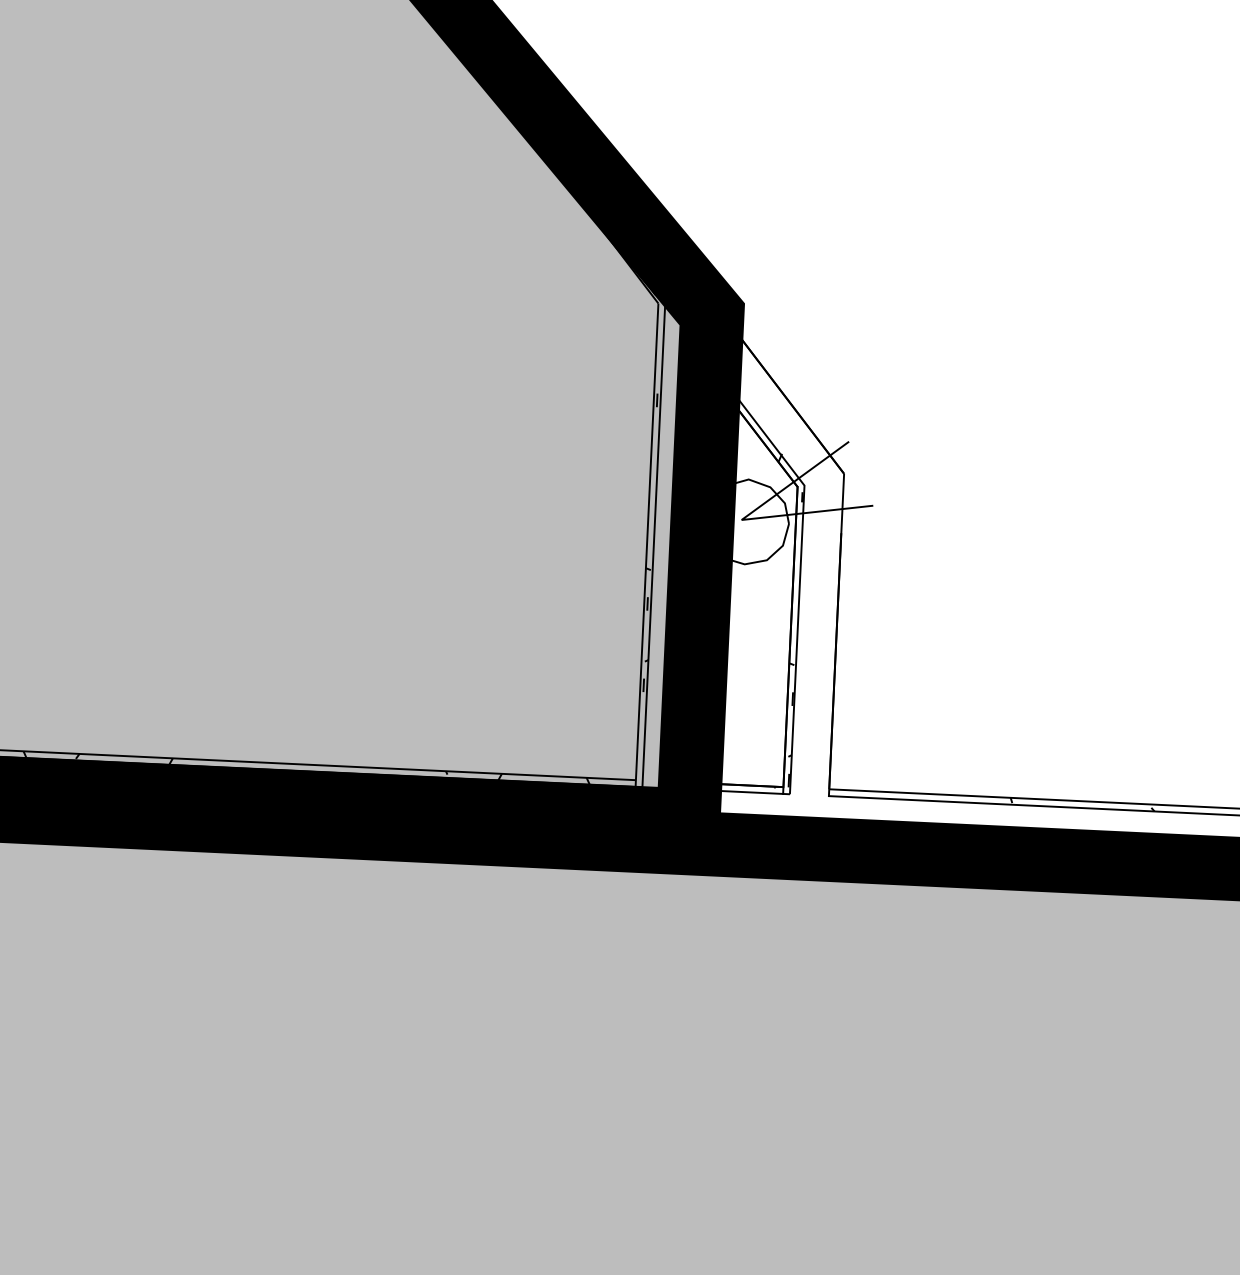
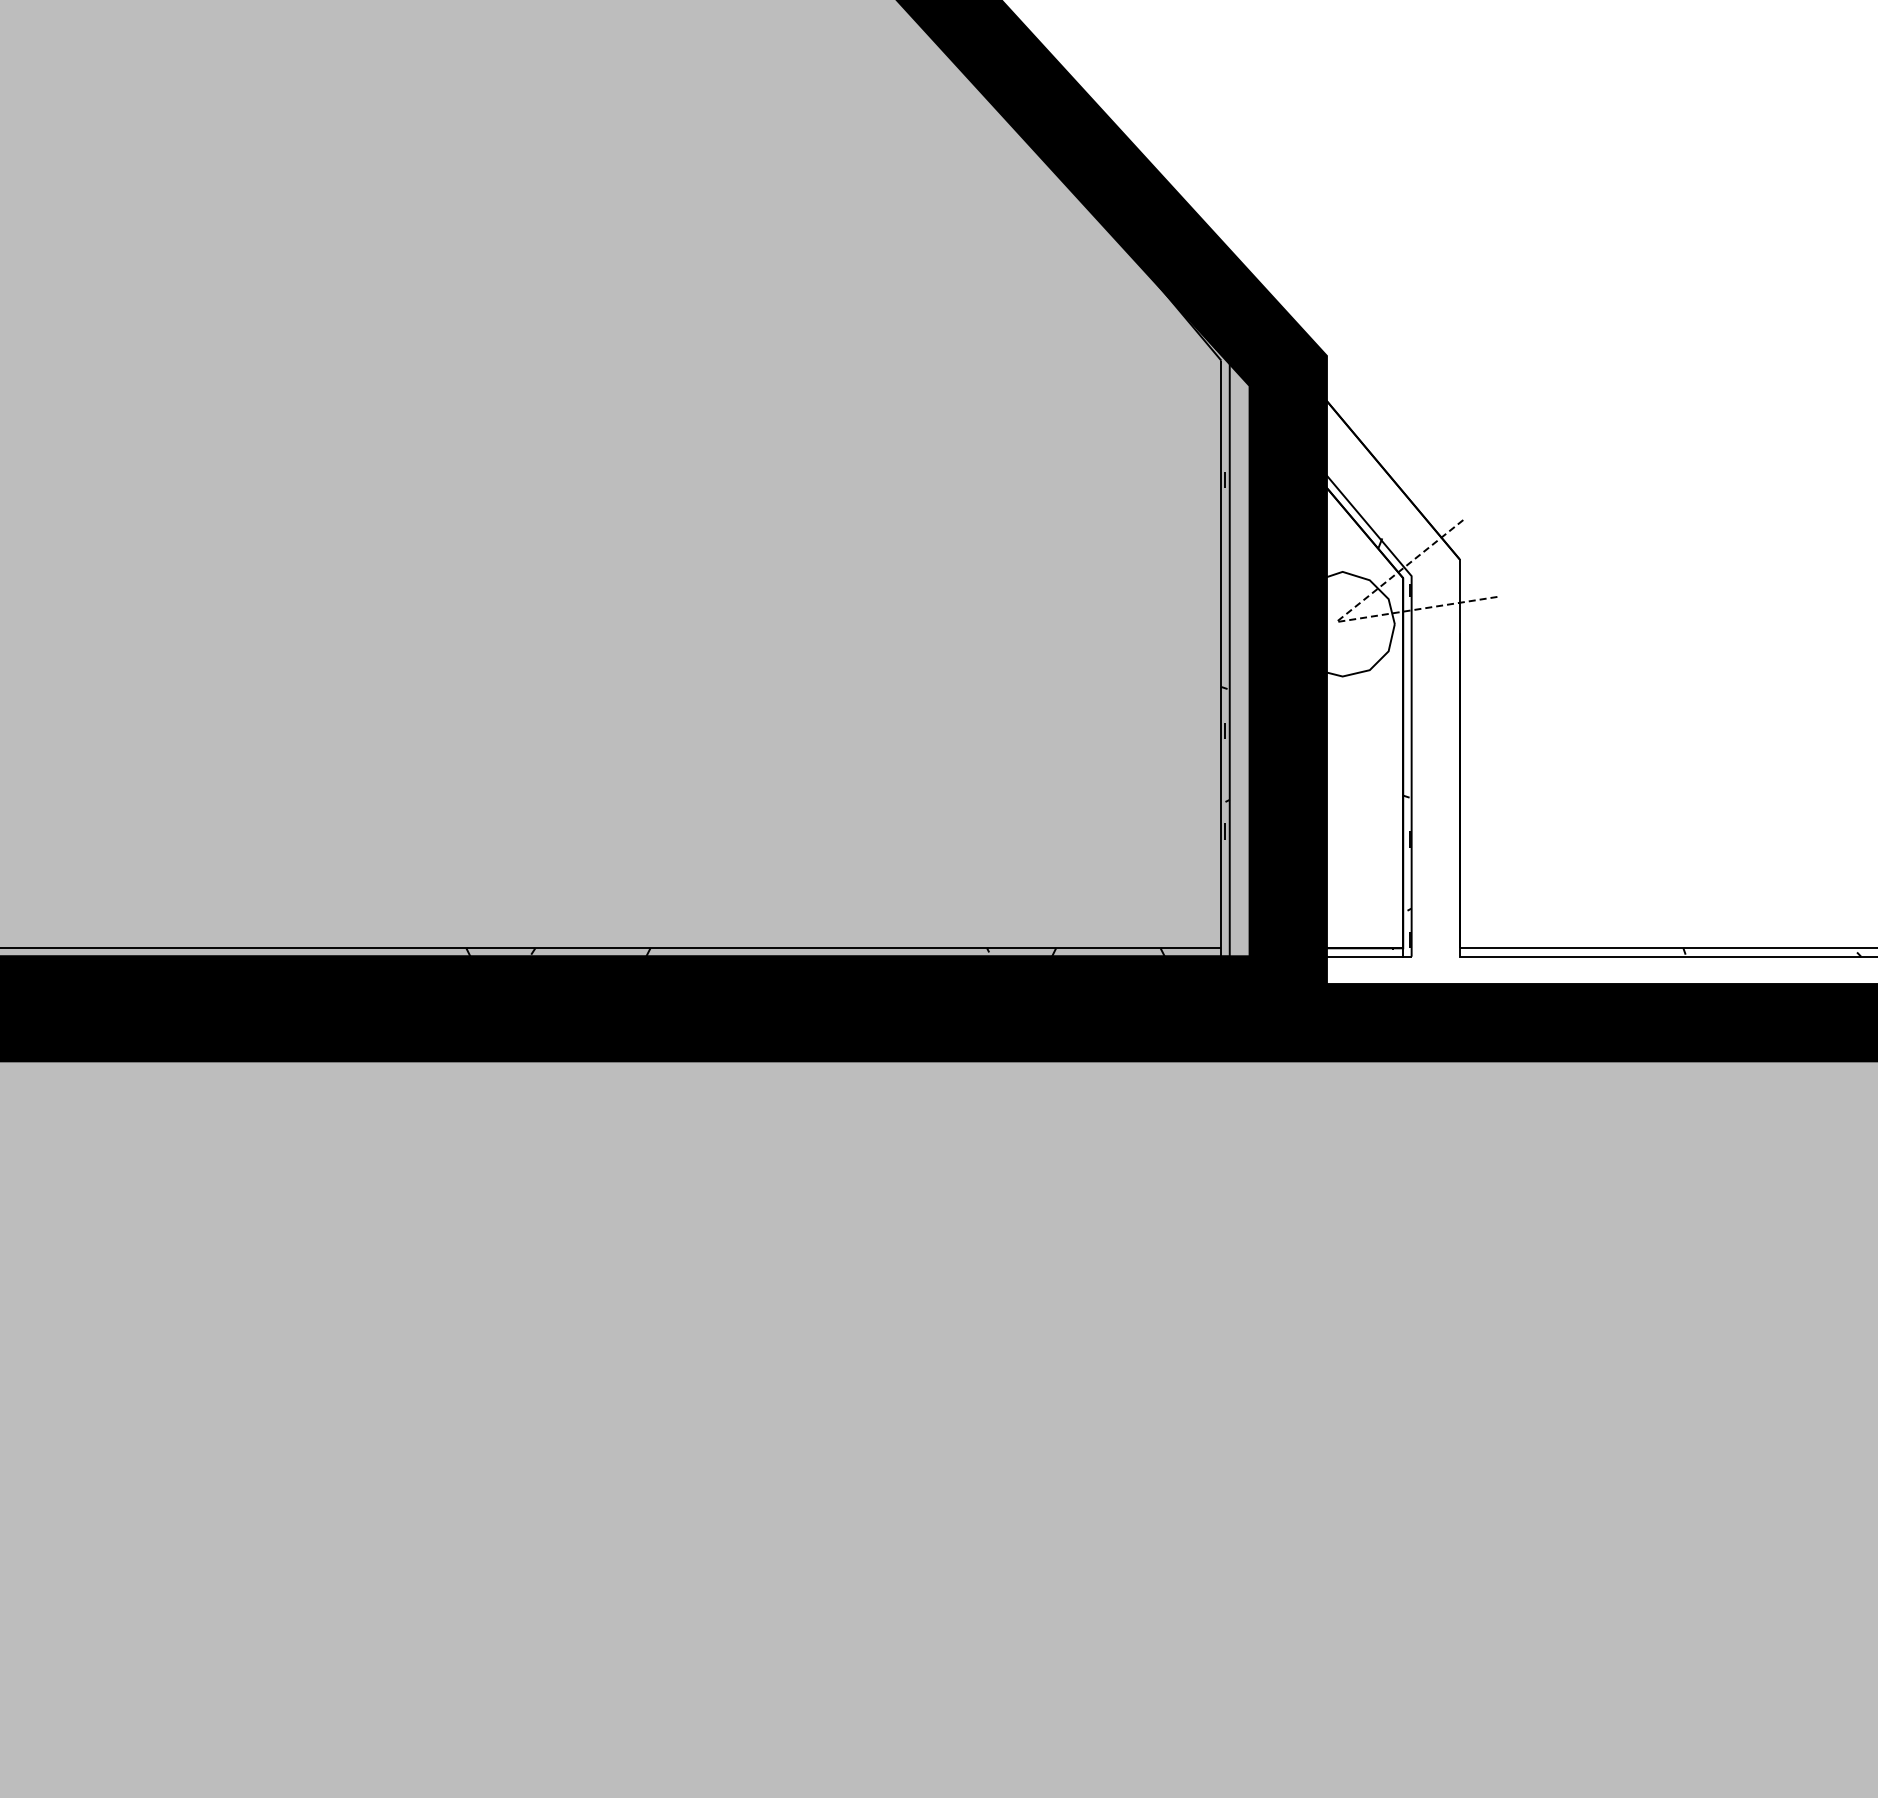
line: (741, 520) -> (1336, 622), solid -> dashed

